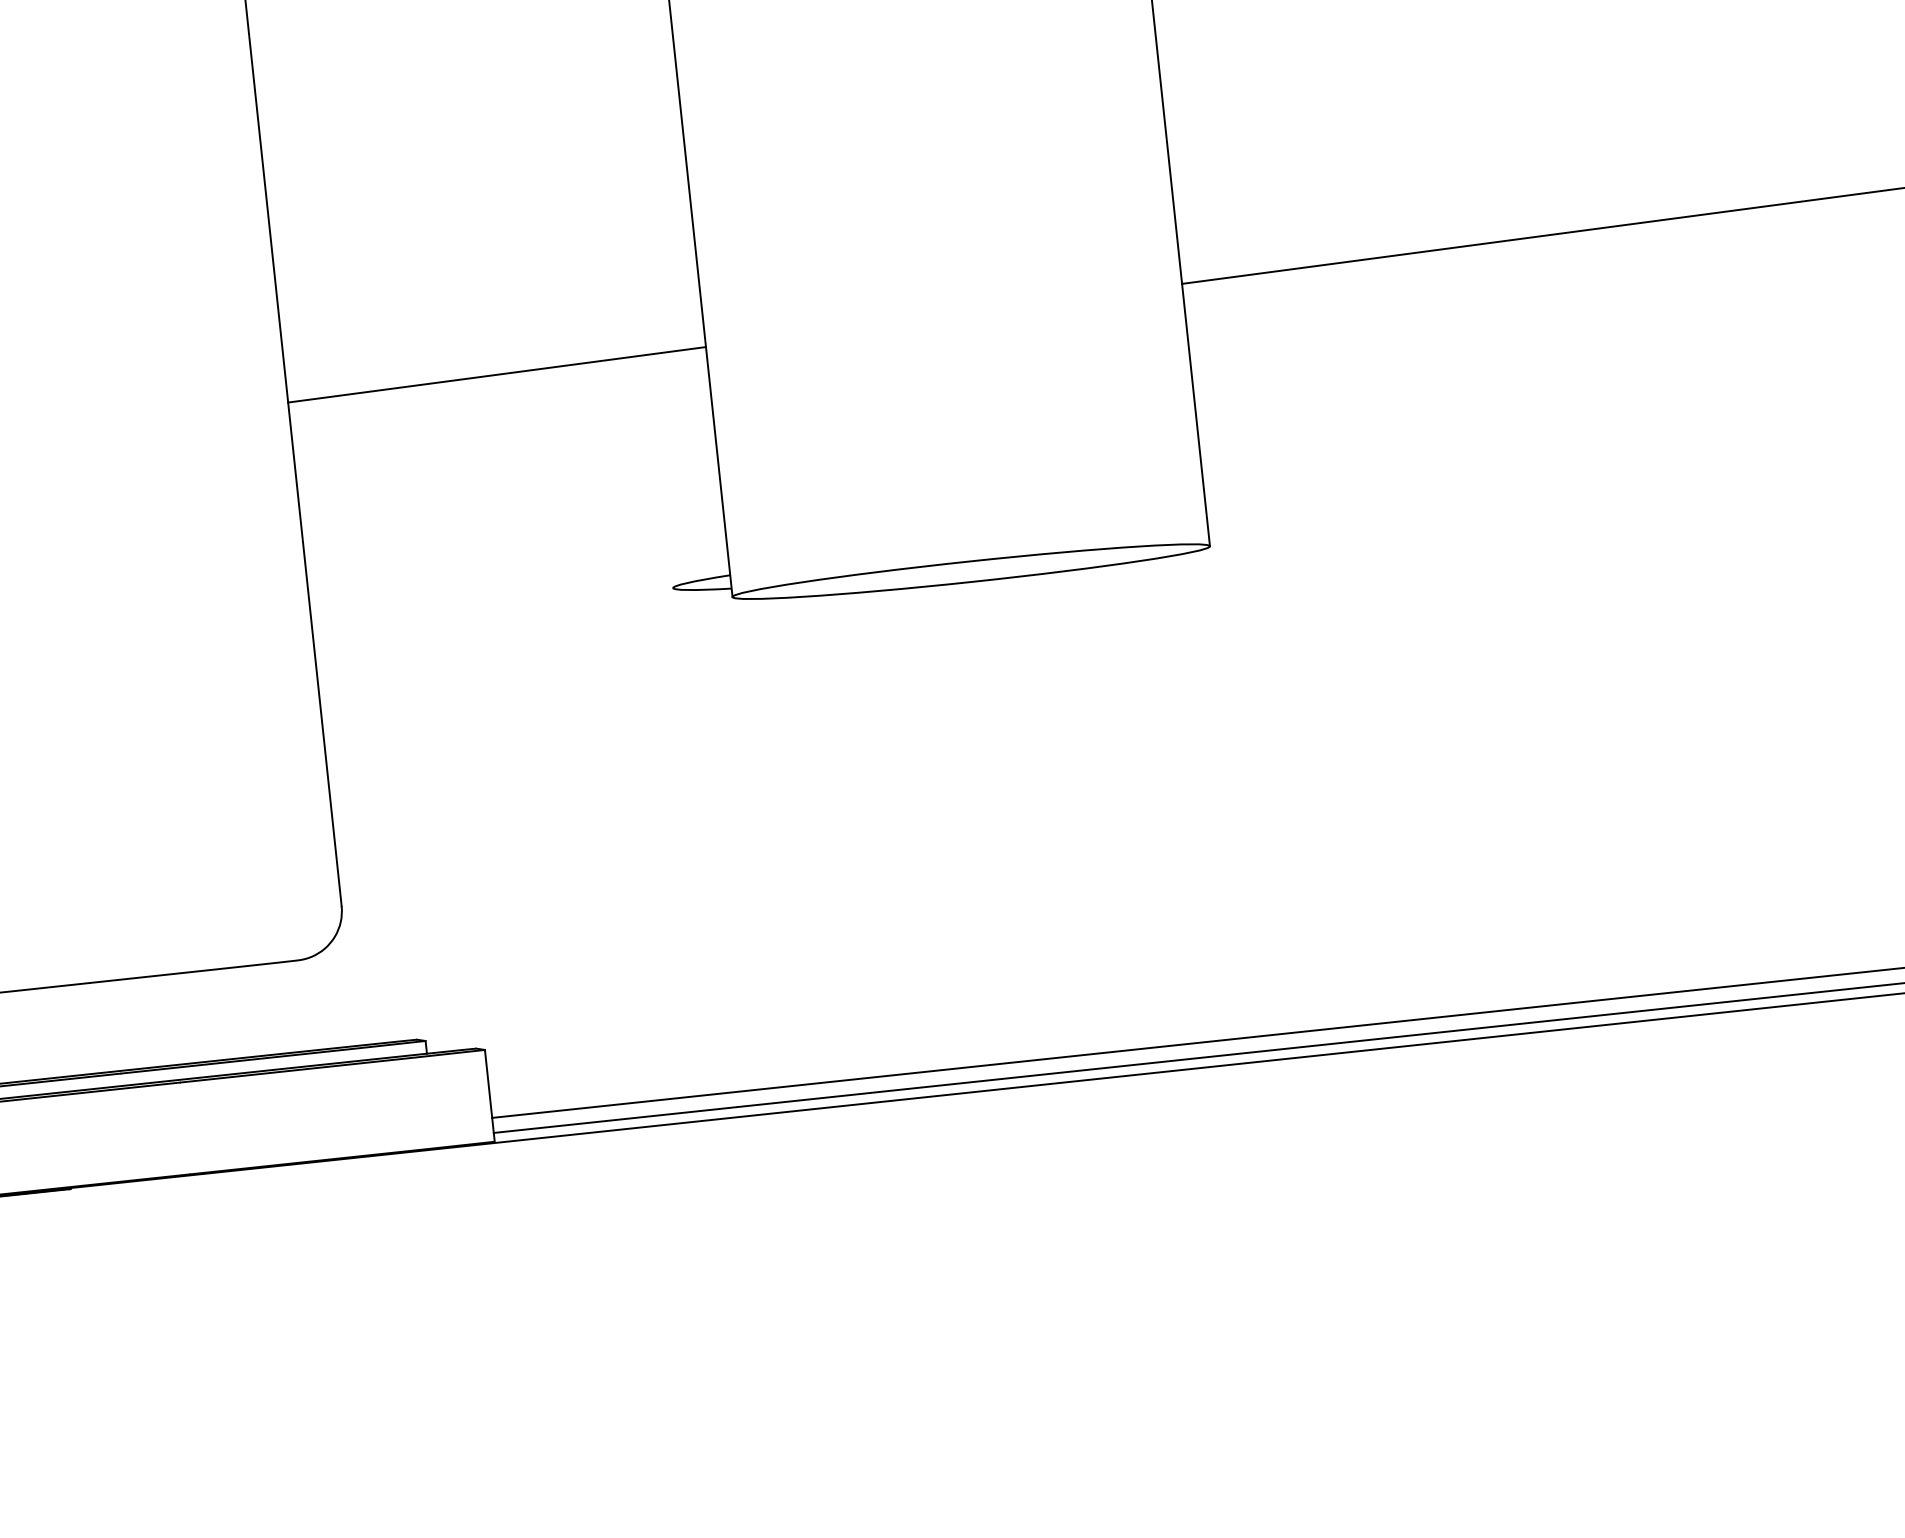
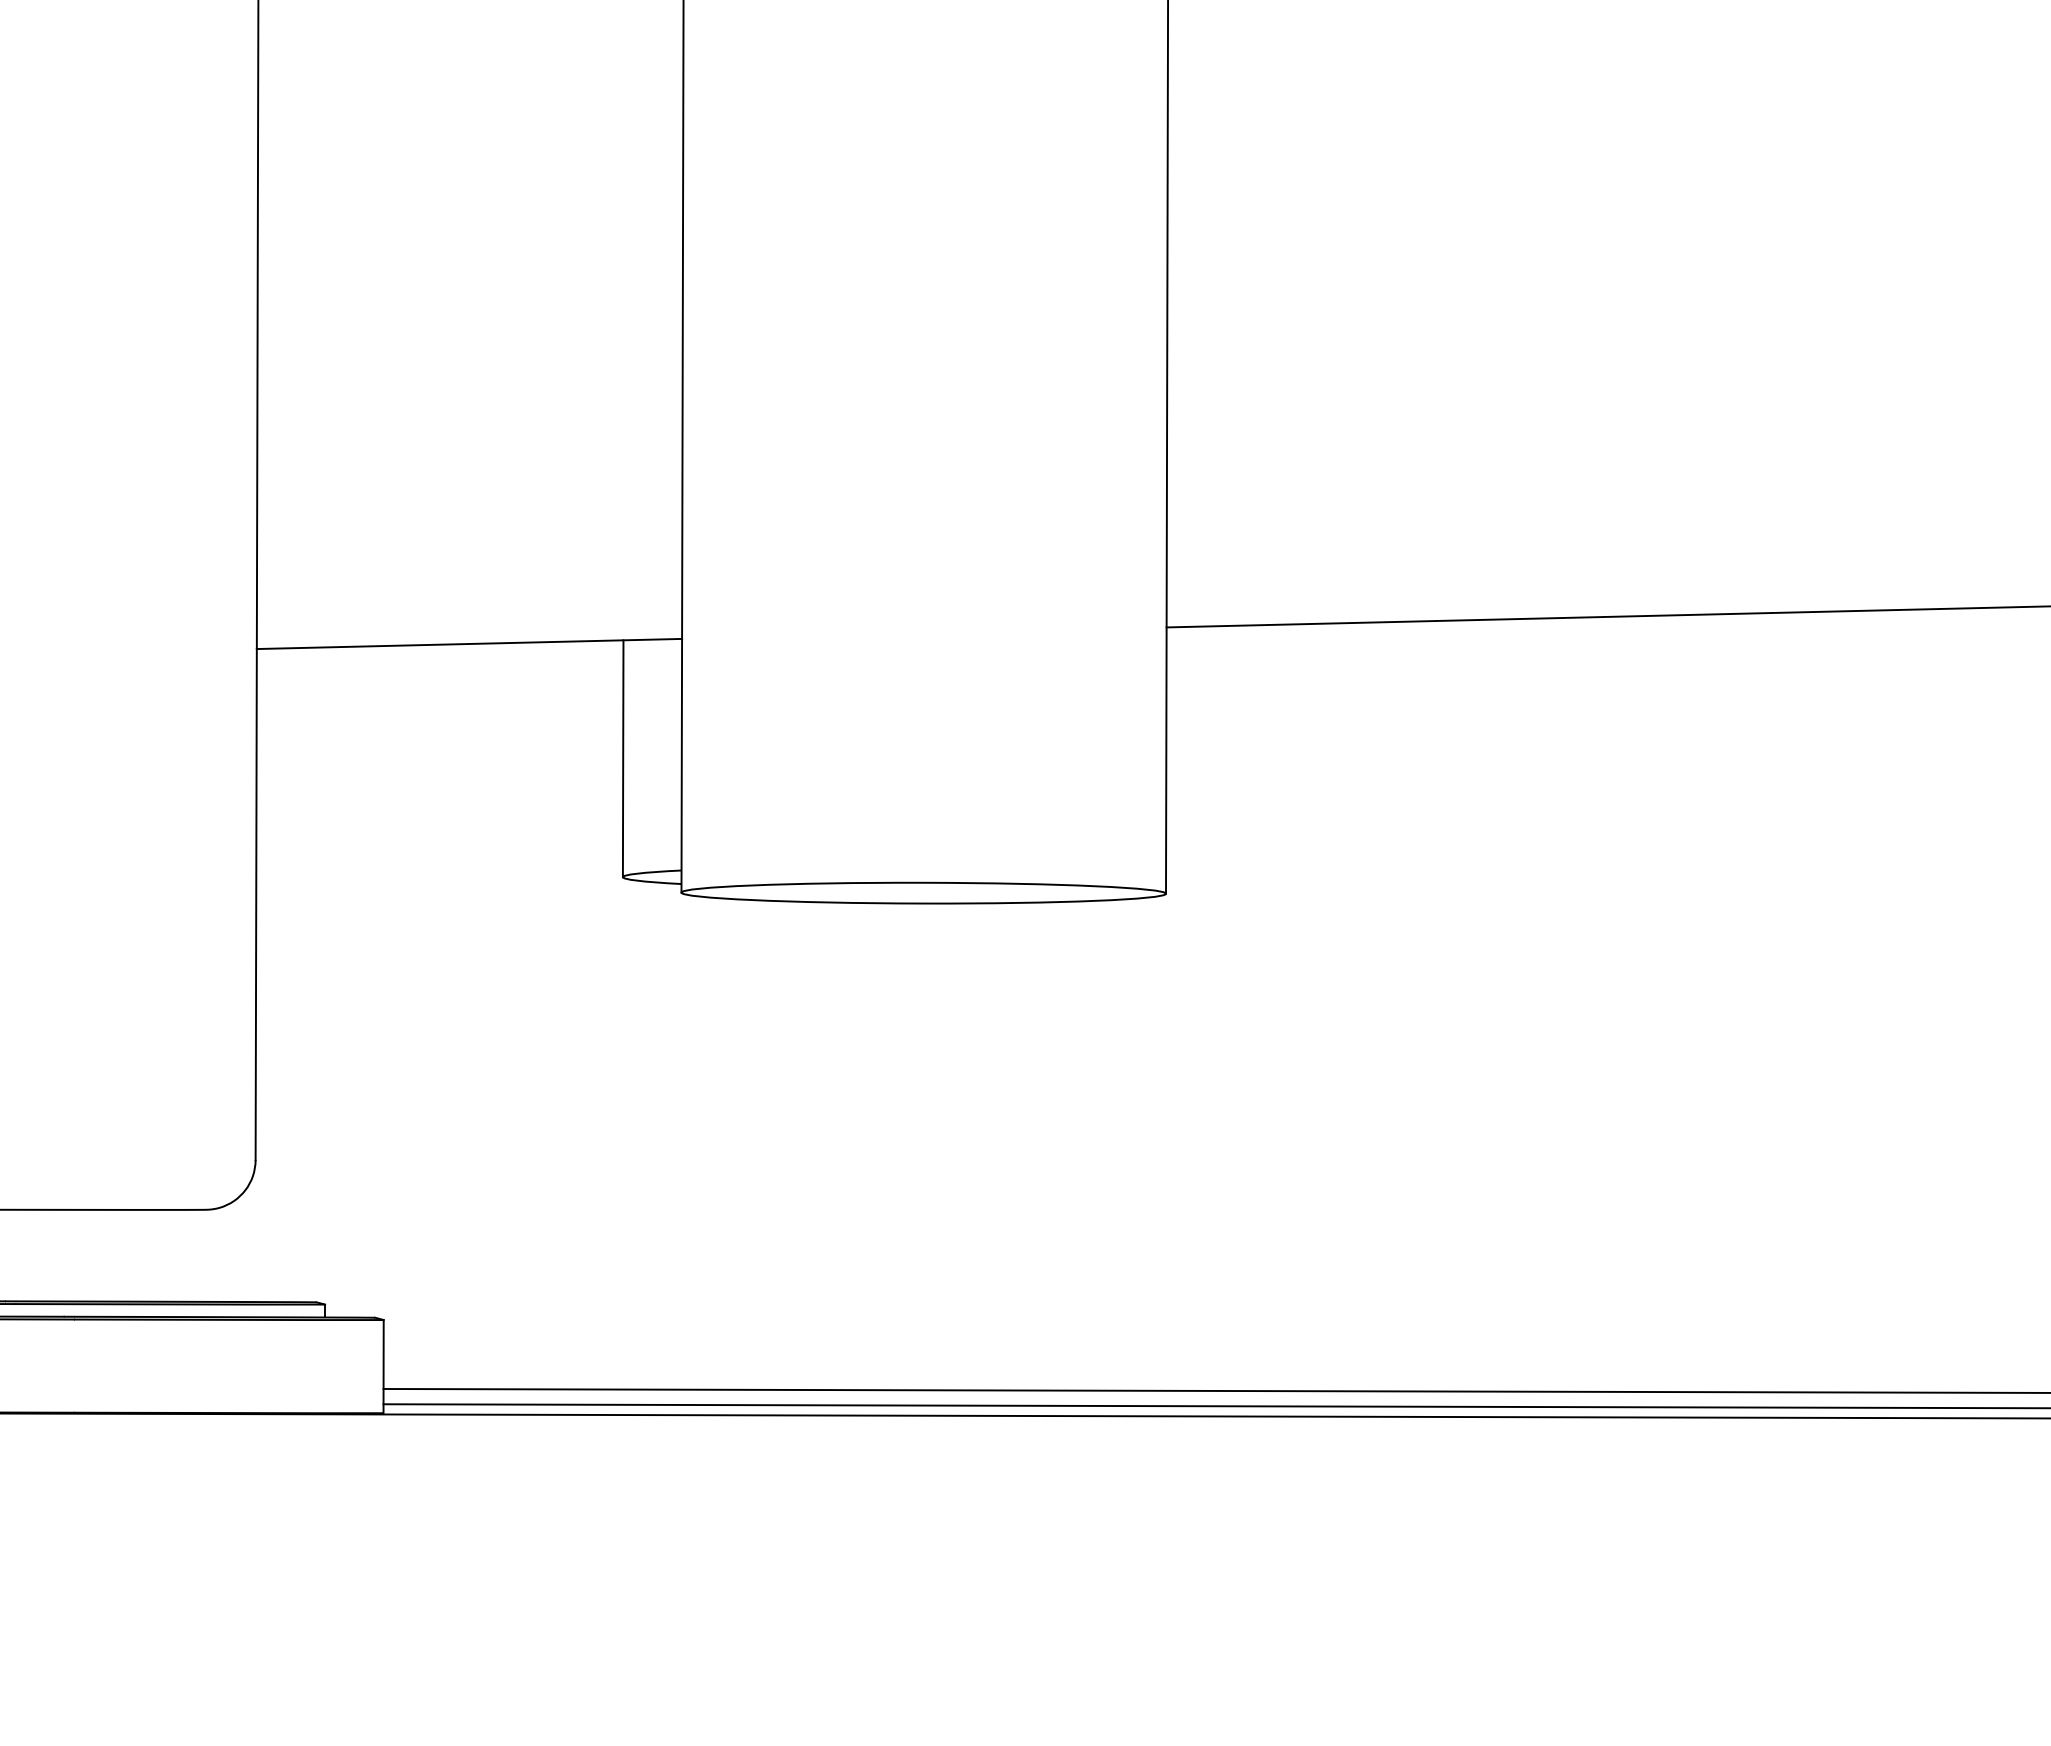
line: (660, 471) -> (622, 758), added

